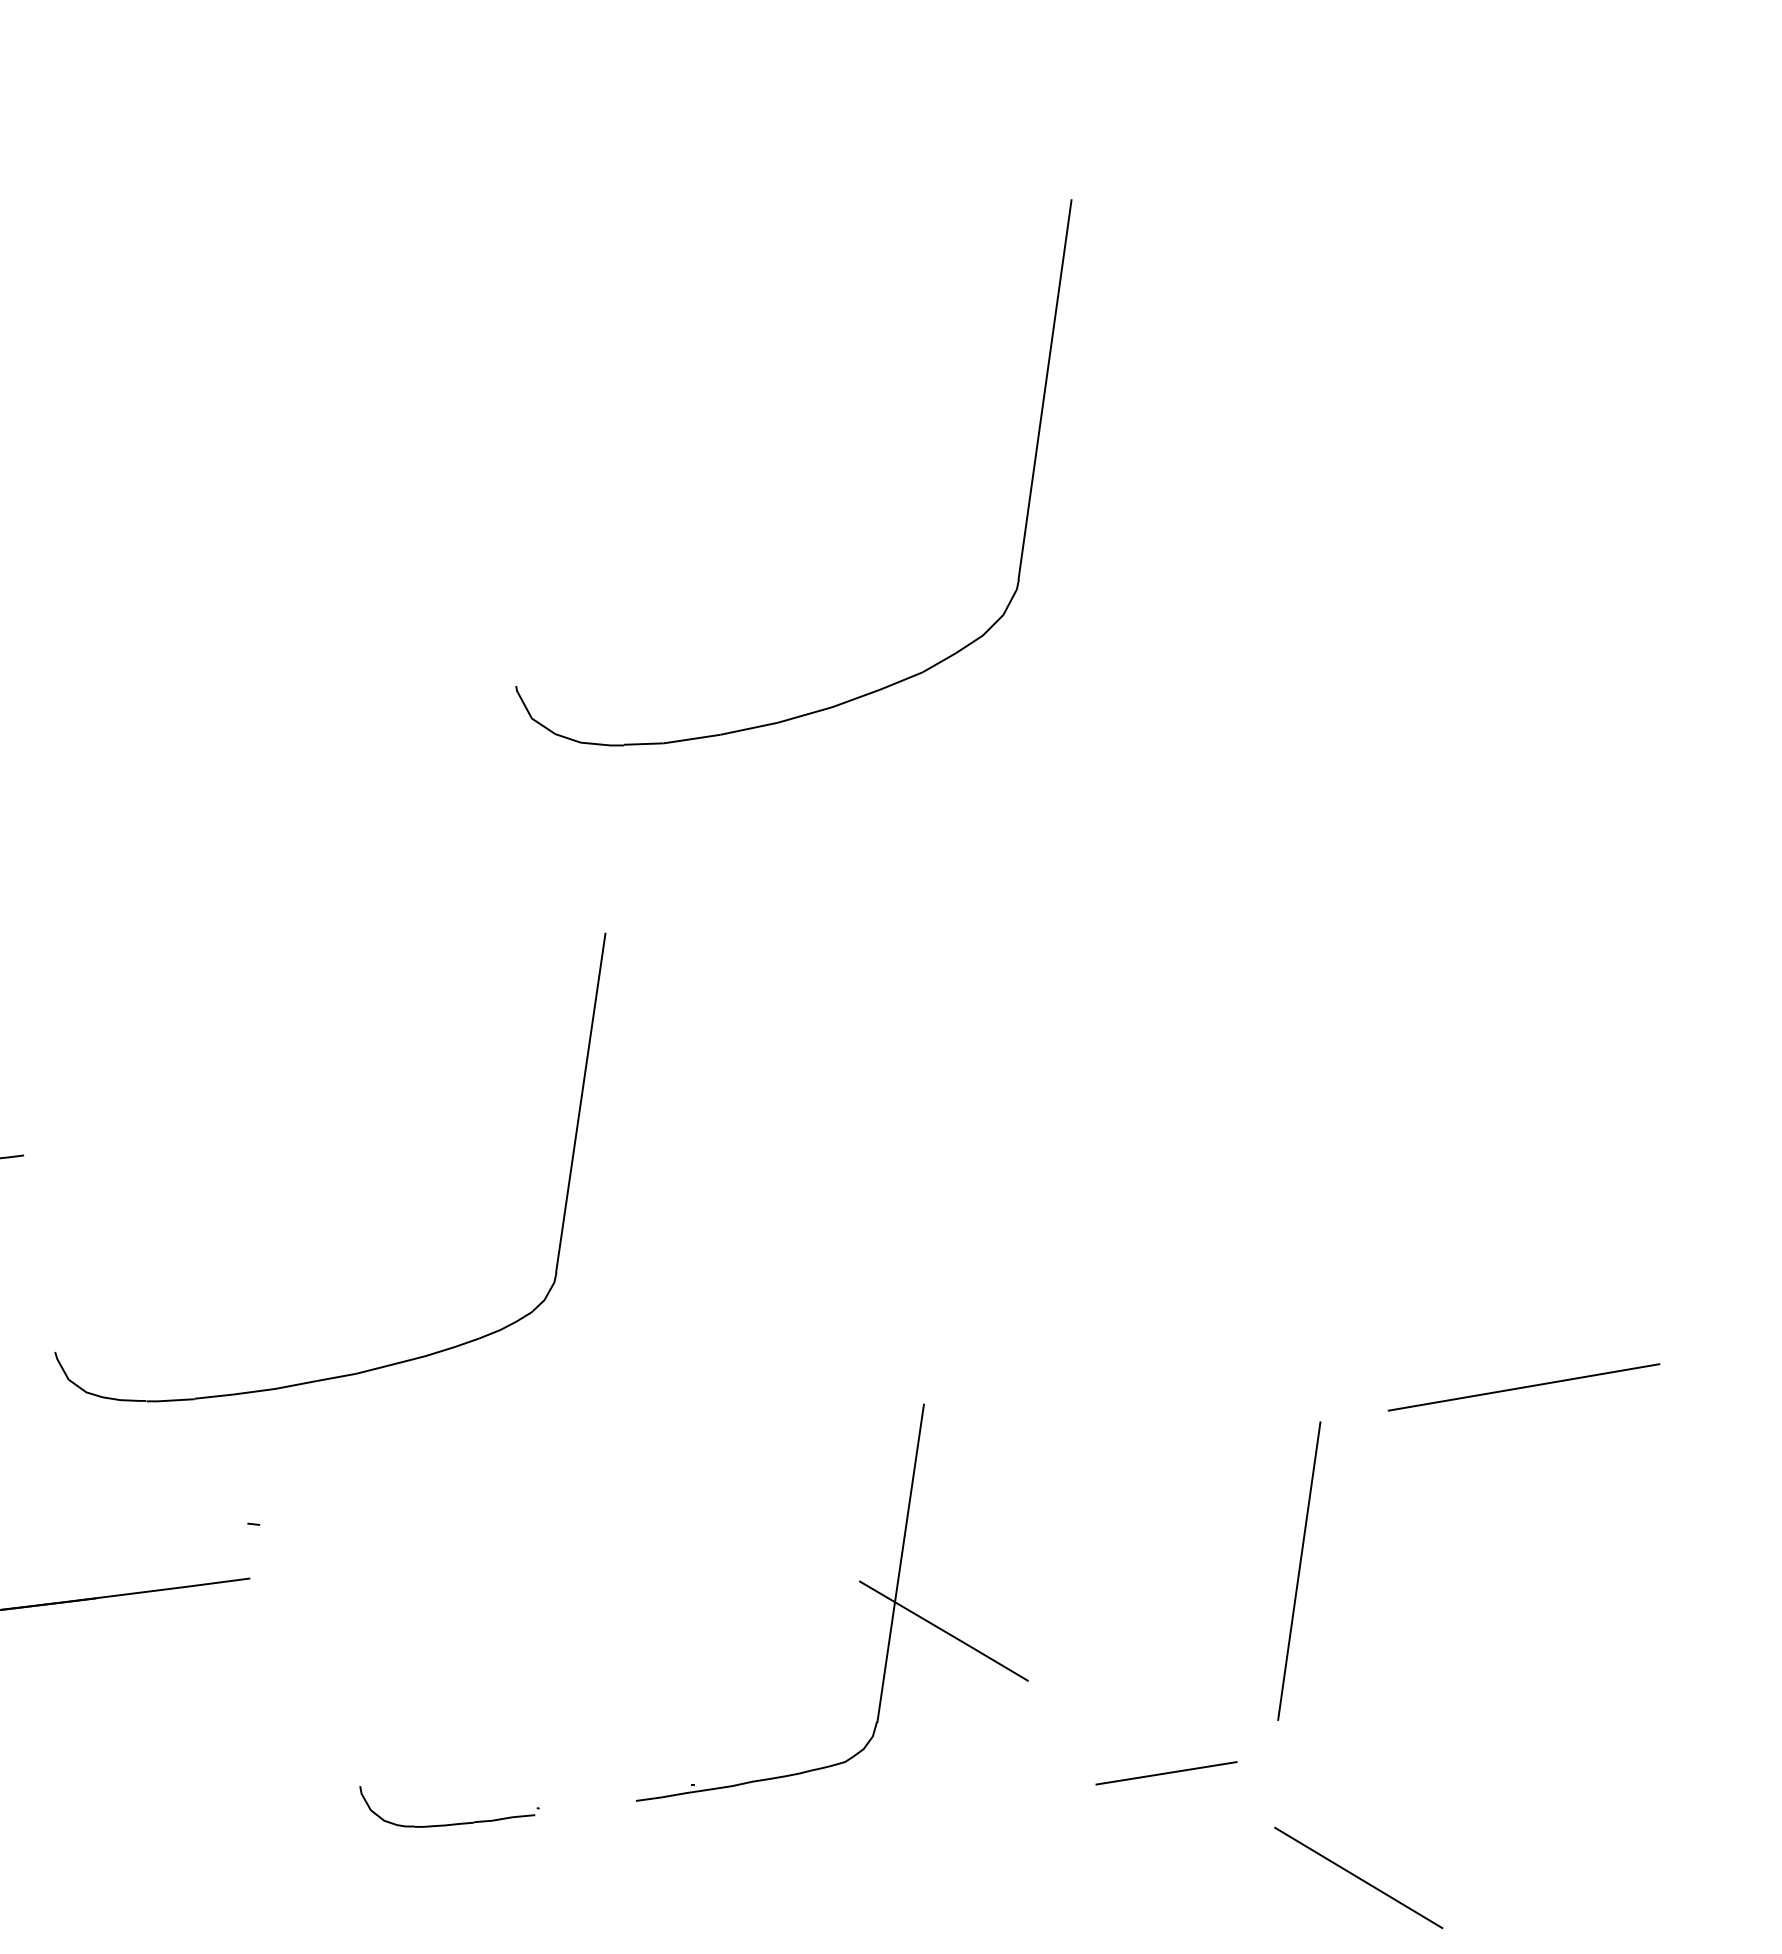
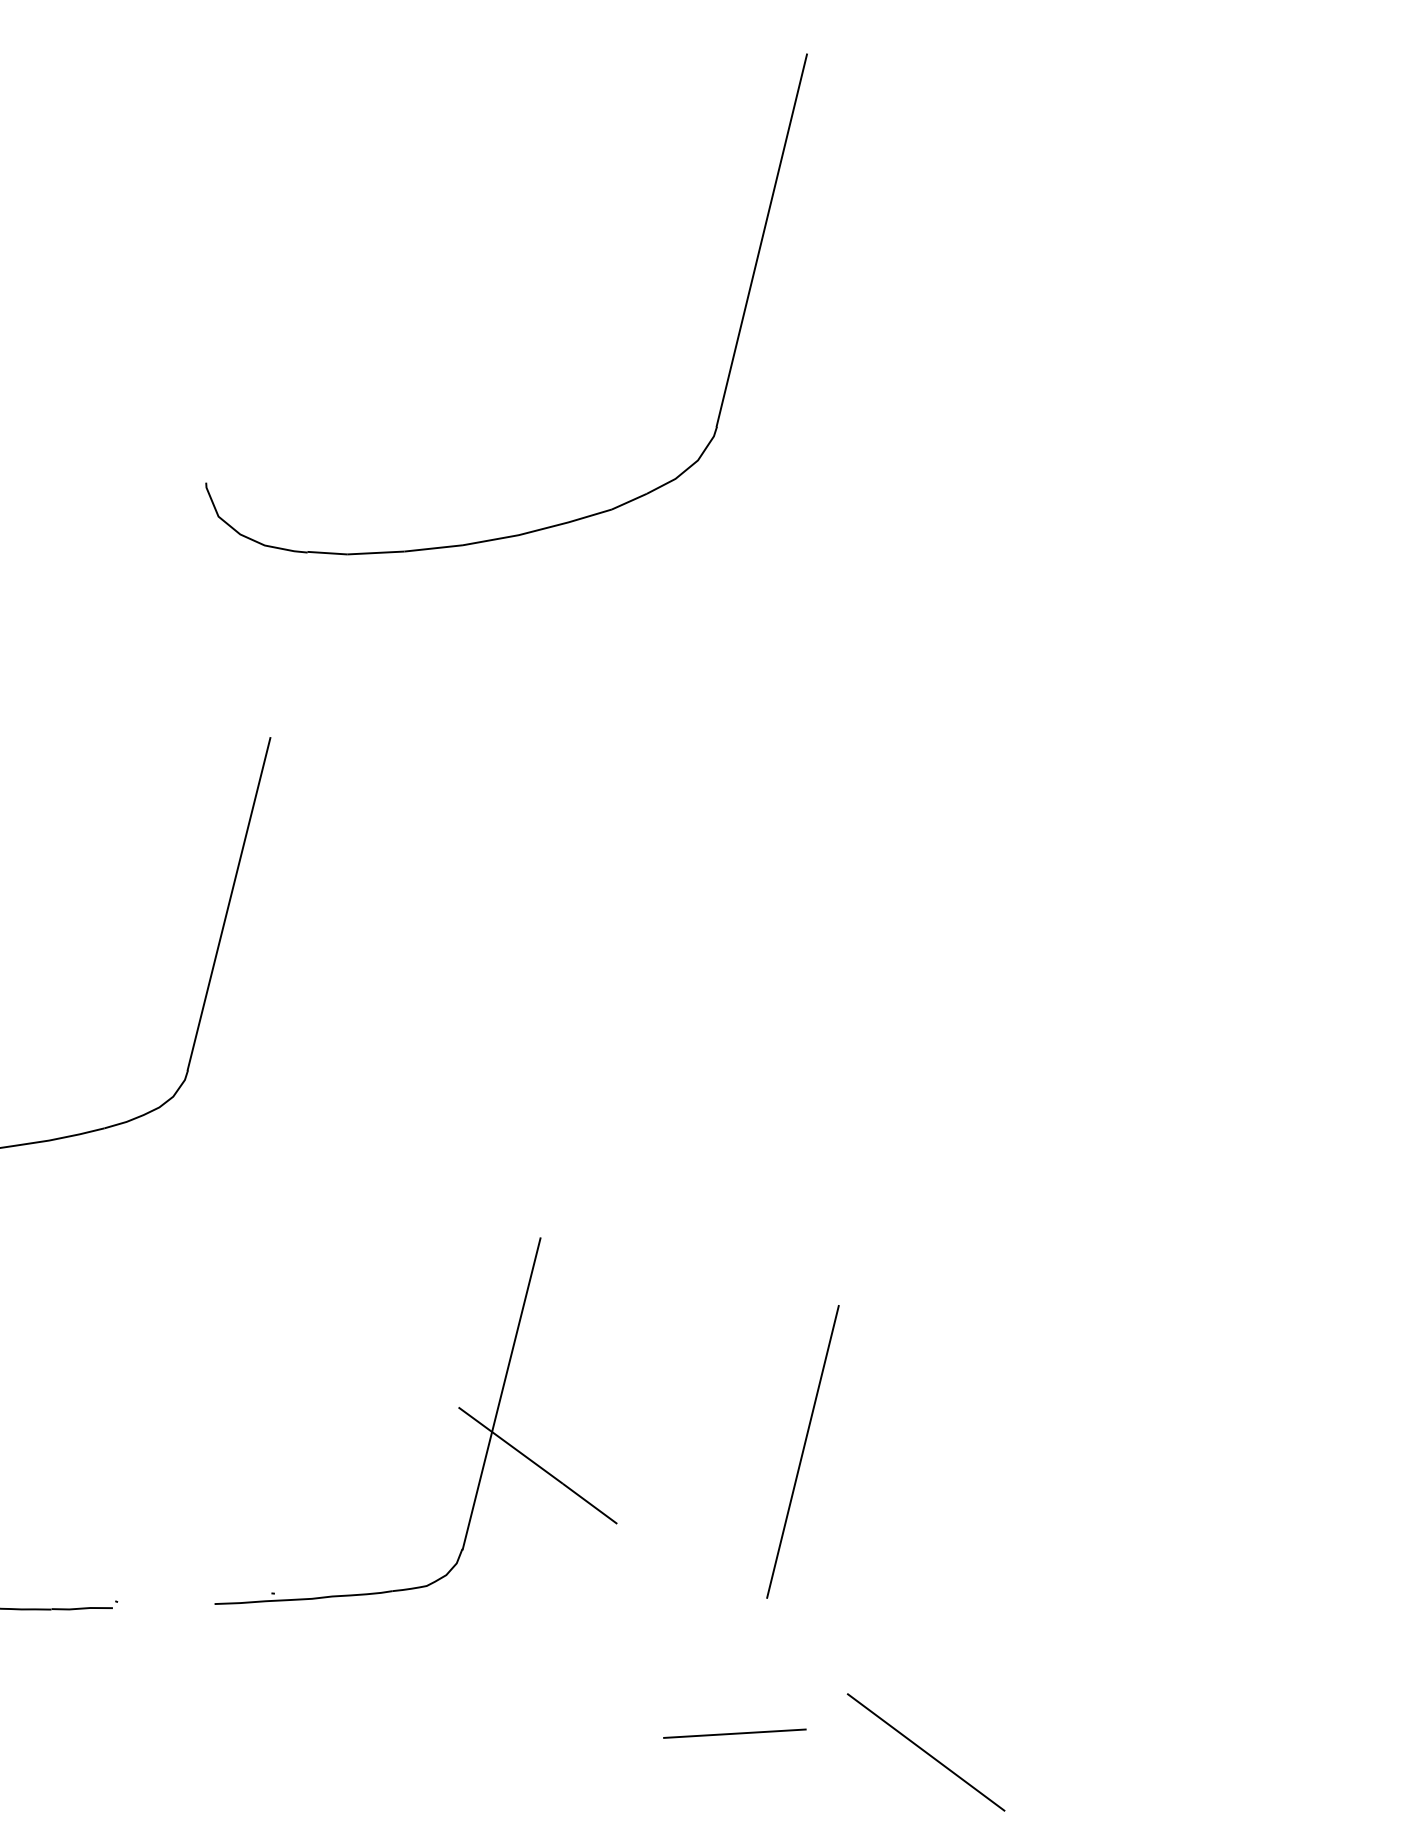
line: (1523, 1387) -> (1138, 1280), removed
line: (1299, 1570) -> (803, 1451), moved
line: (1166, 1773) -> (734, 1733), moved

